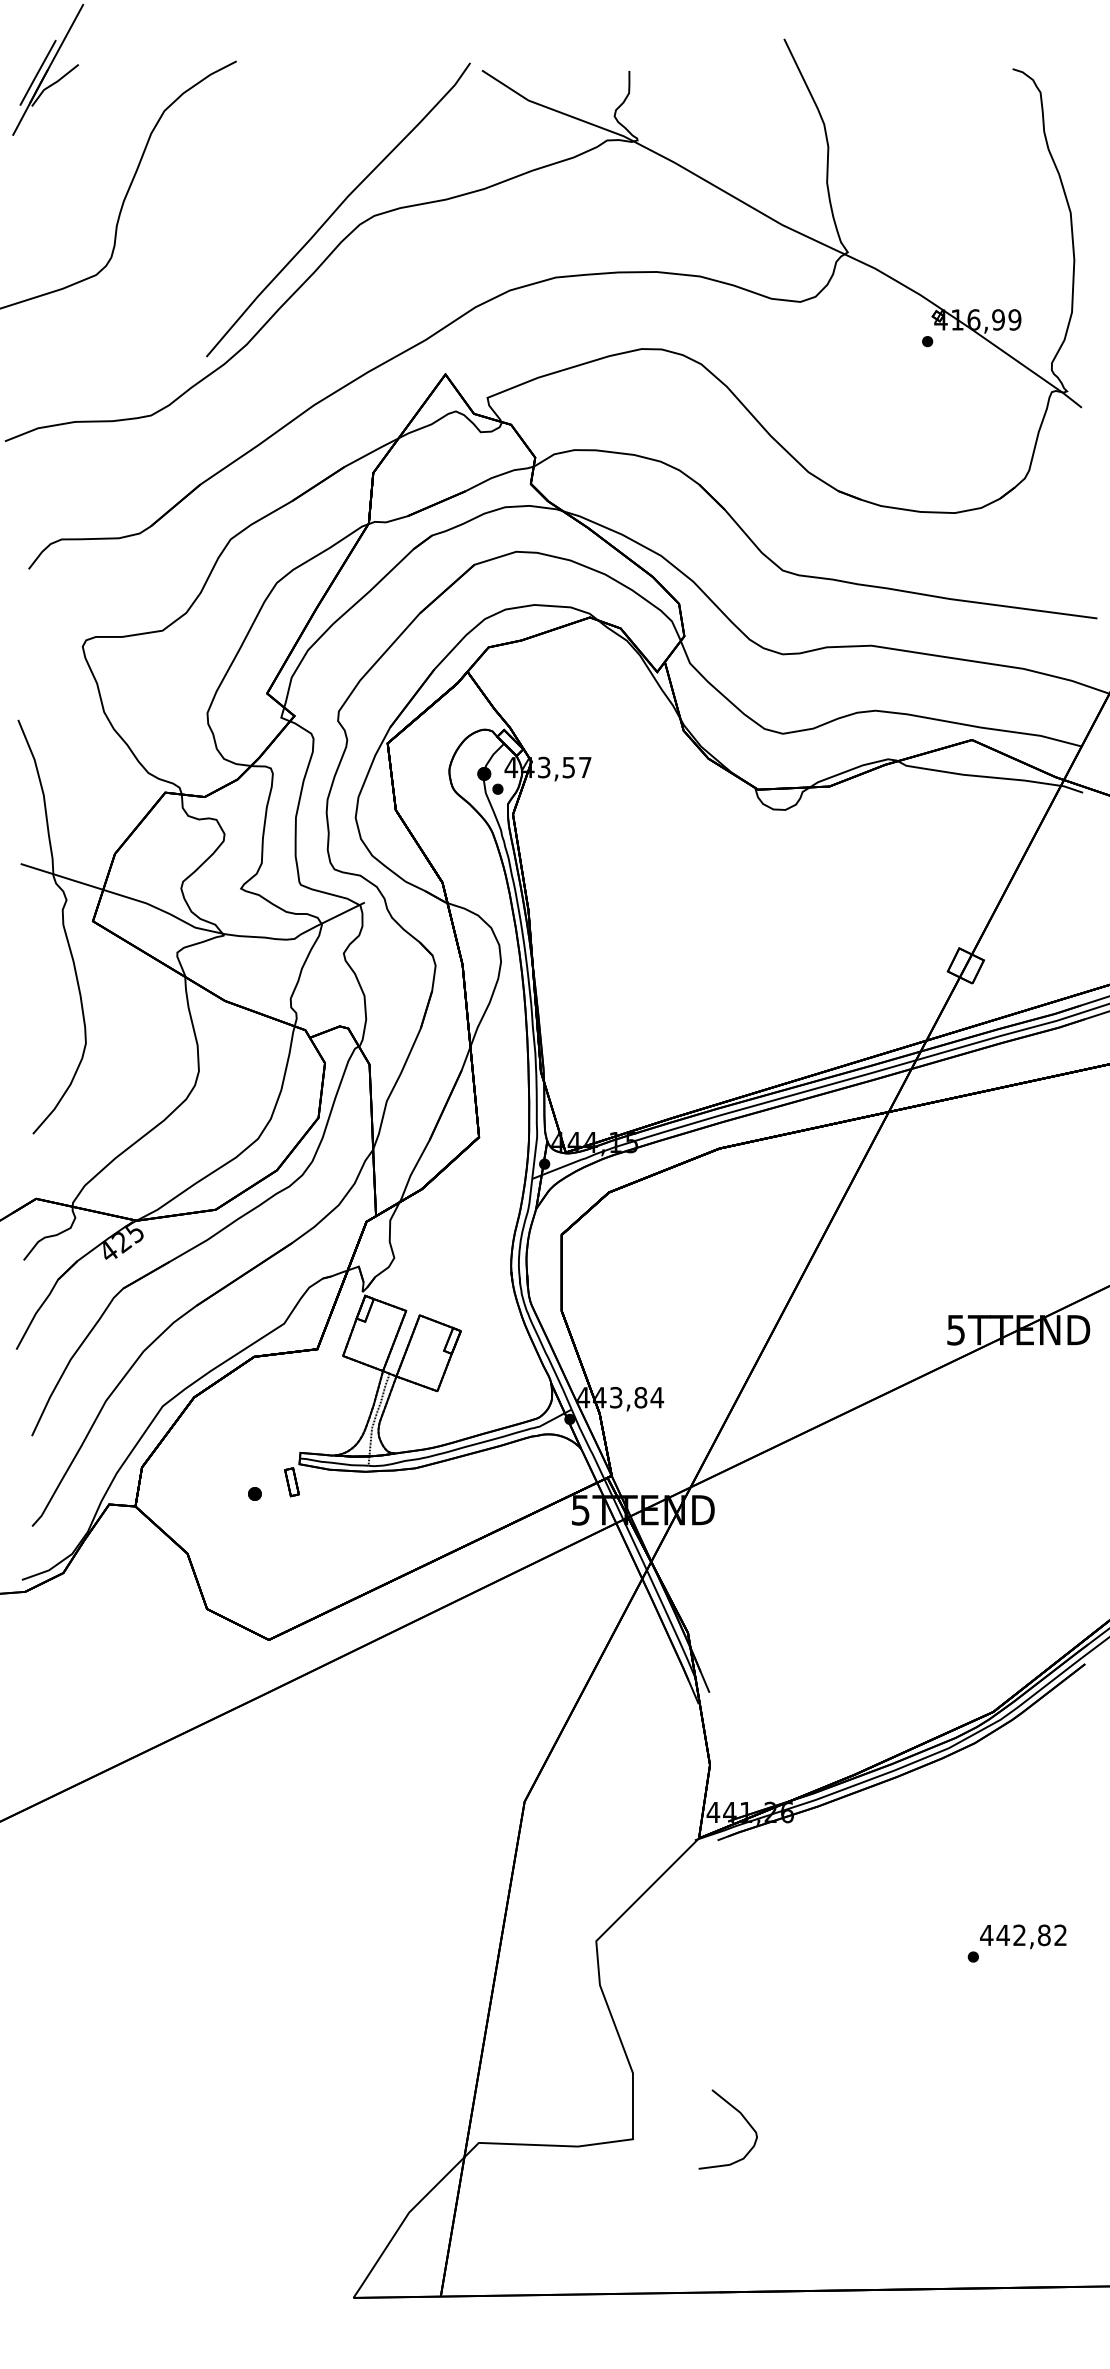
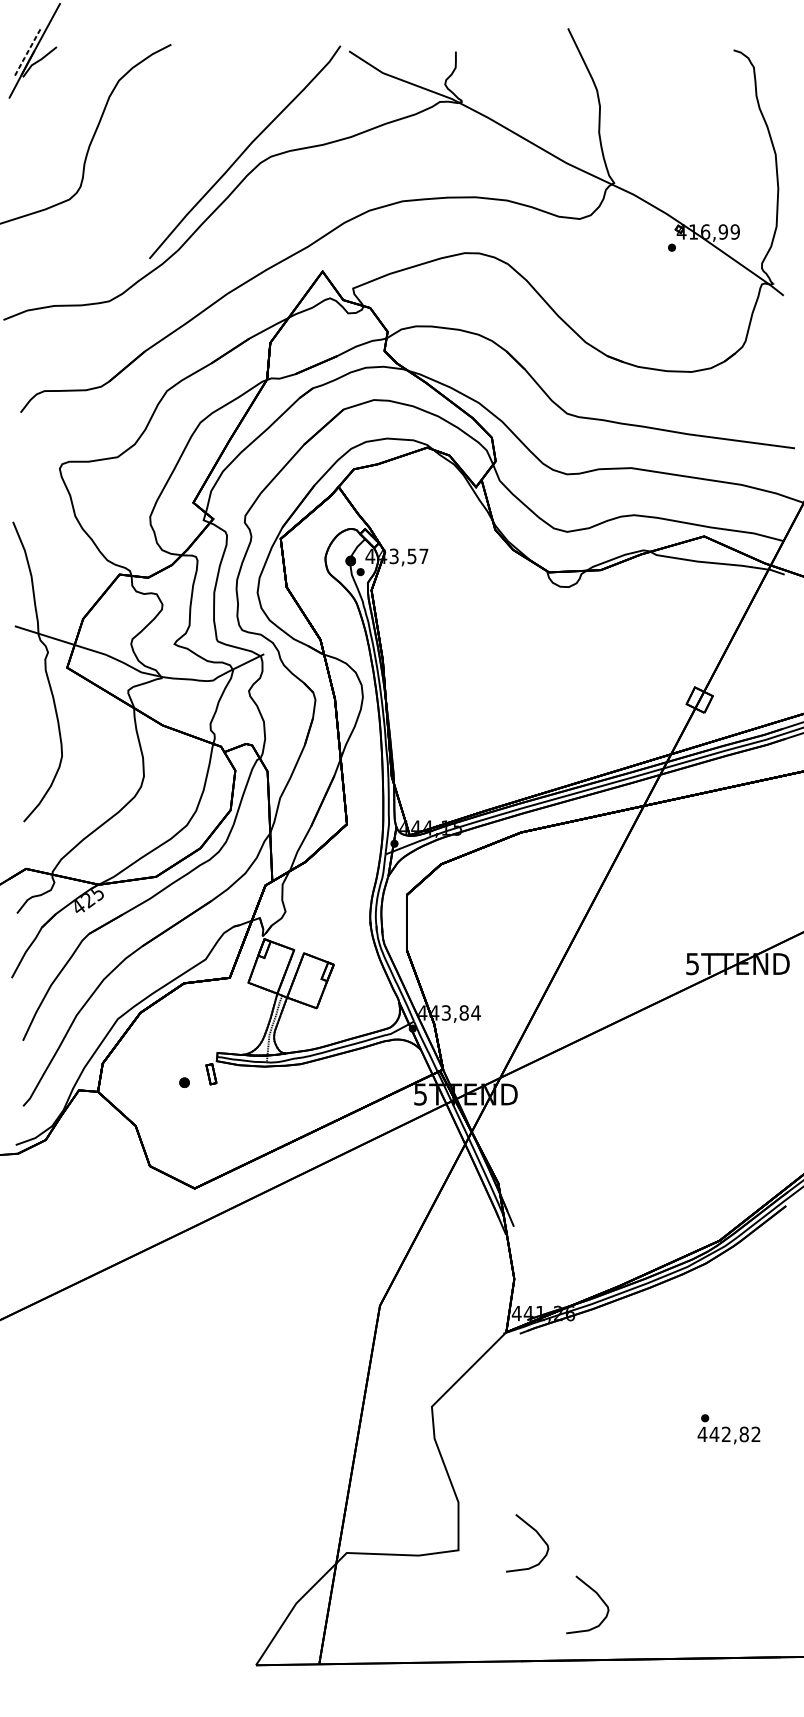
line: (37, 73) -> (27, 53), solid -> dashed
text: (1023, 1936) -> (729, 1435), moved
part: (825, 2202) -> (598, 1596), added

